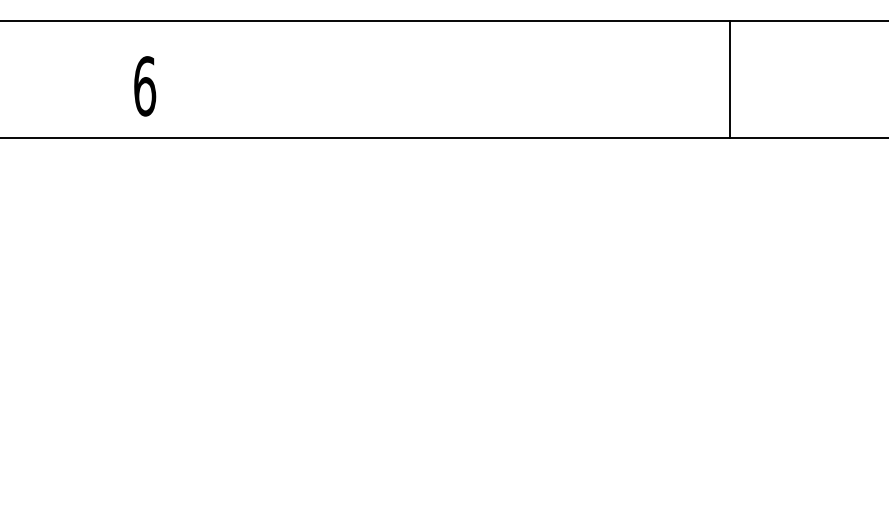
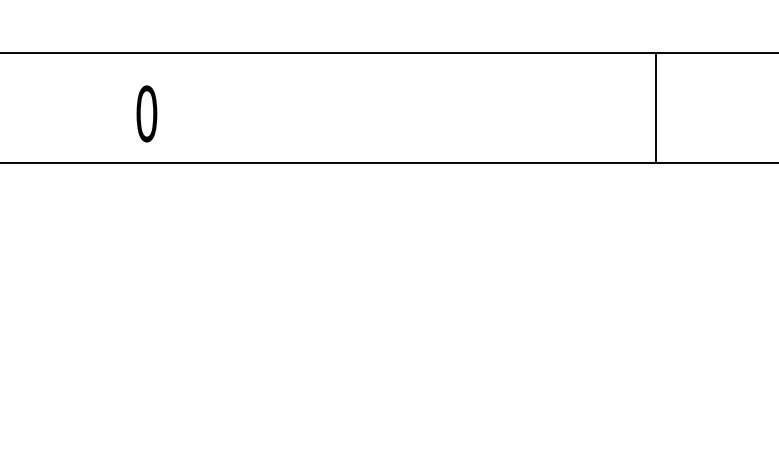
line: (730, 79) -> (656, 107), moved
text: (145, 86) -> (147, 114), 6 -> 0

